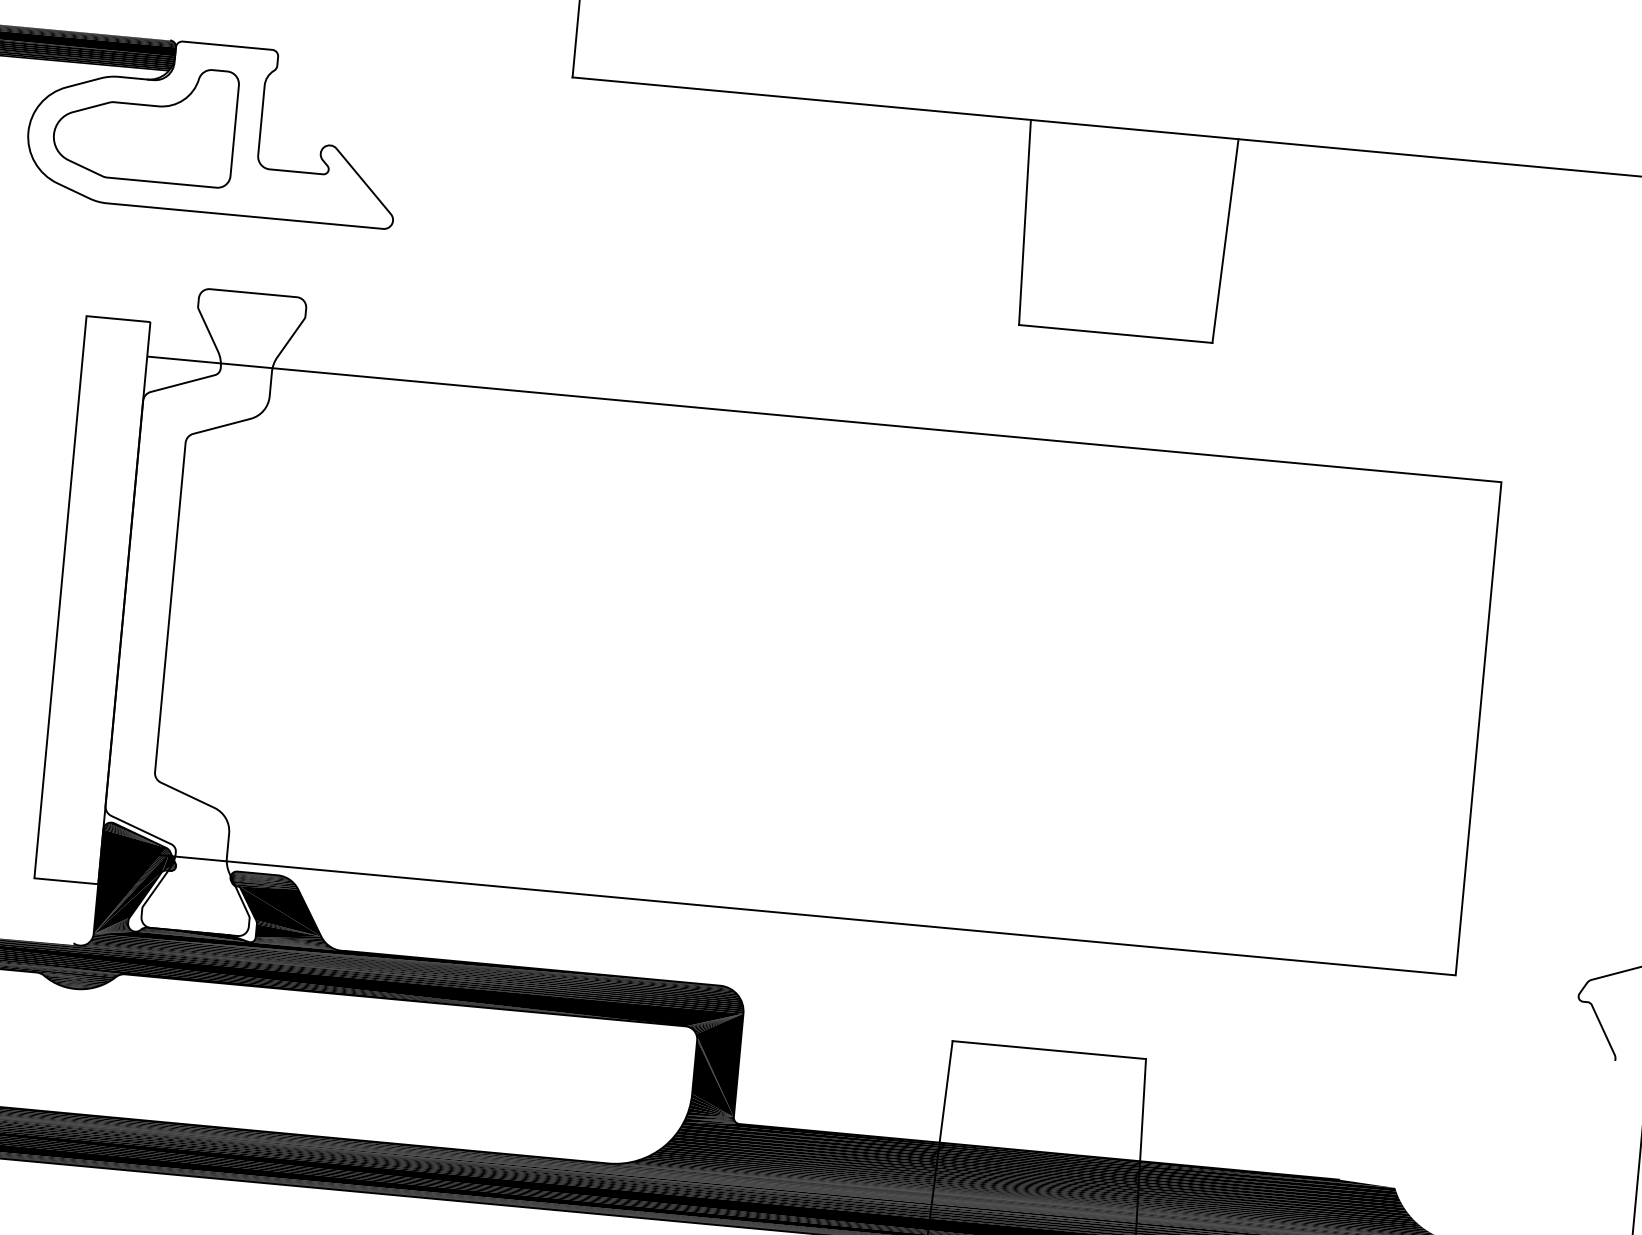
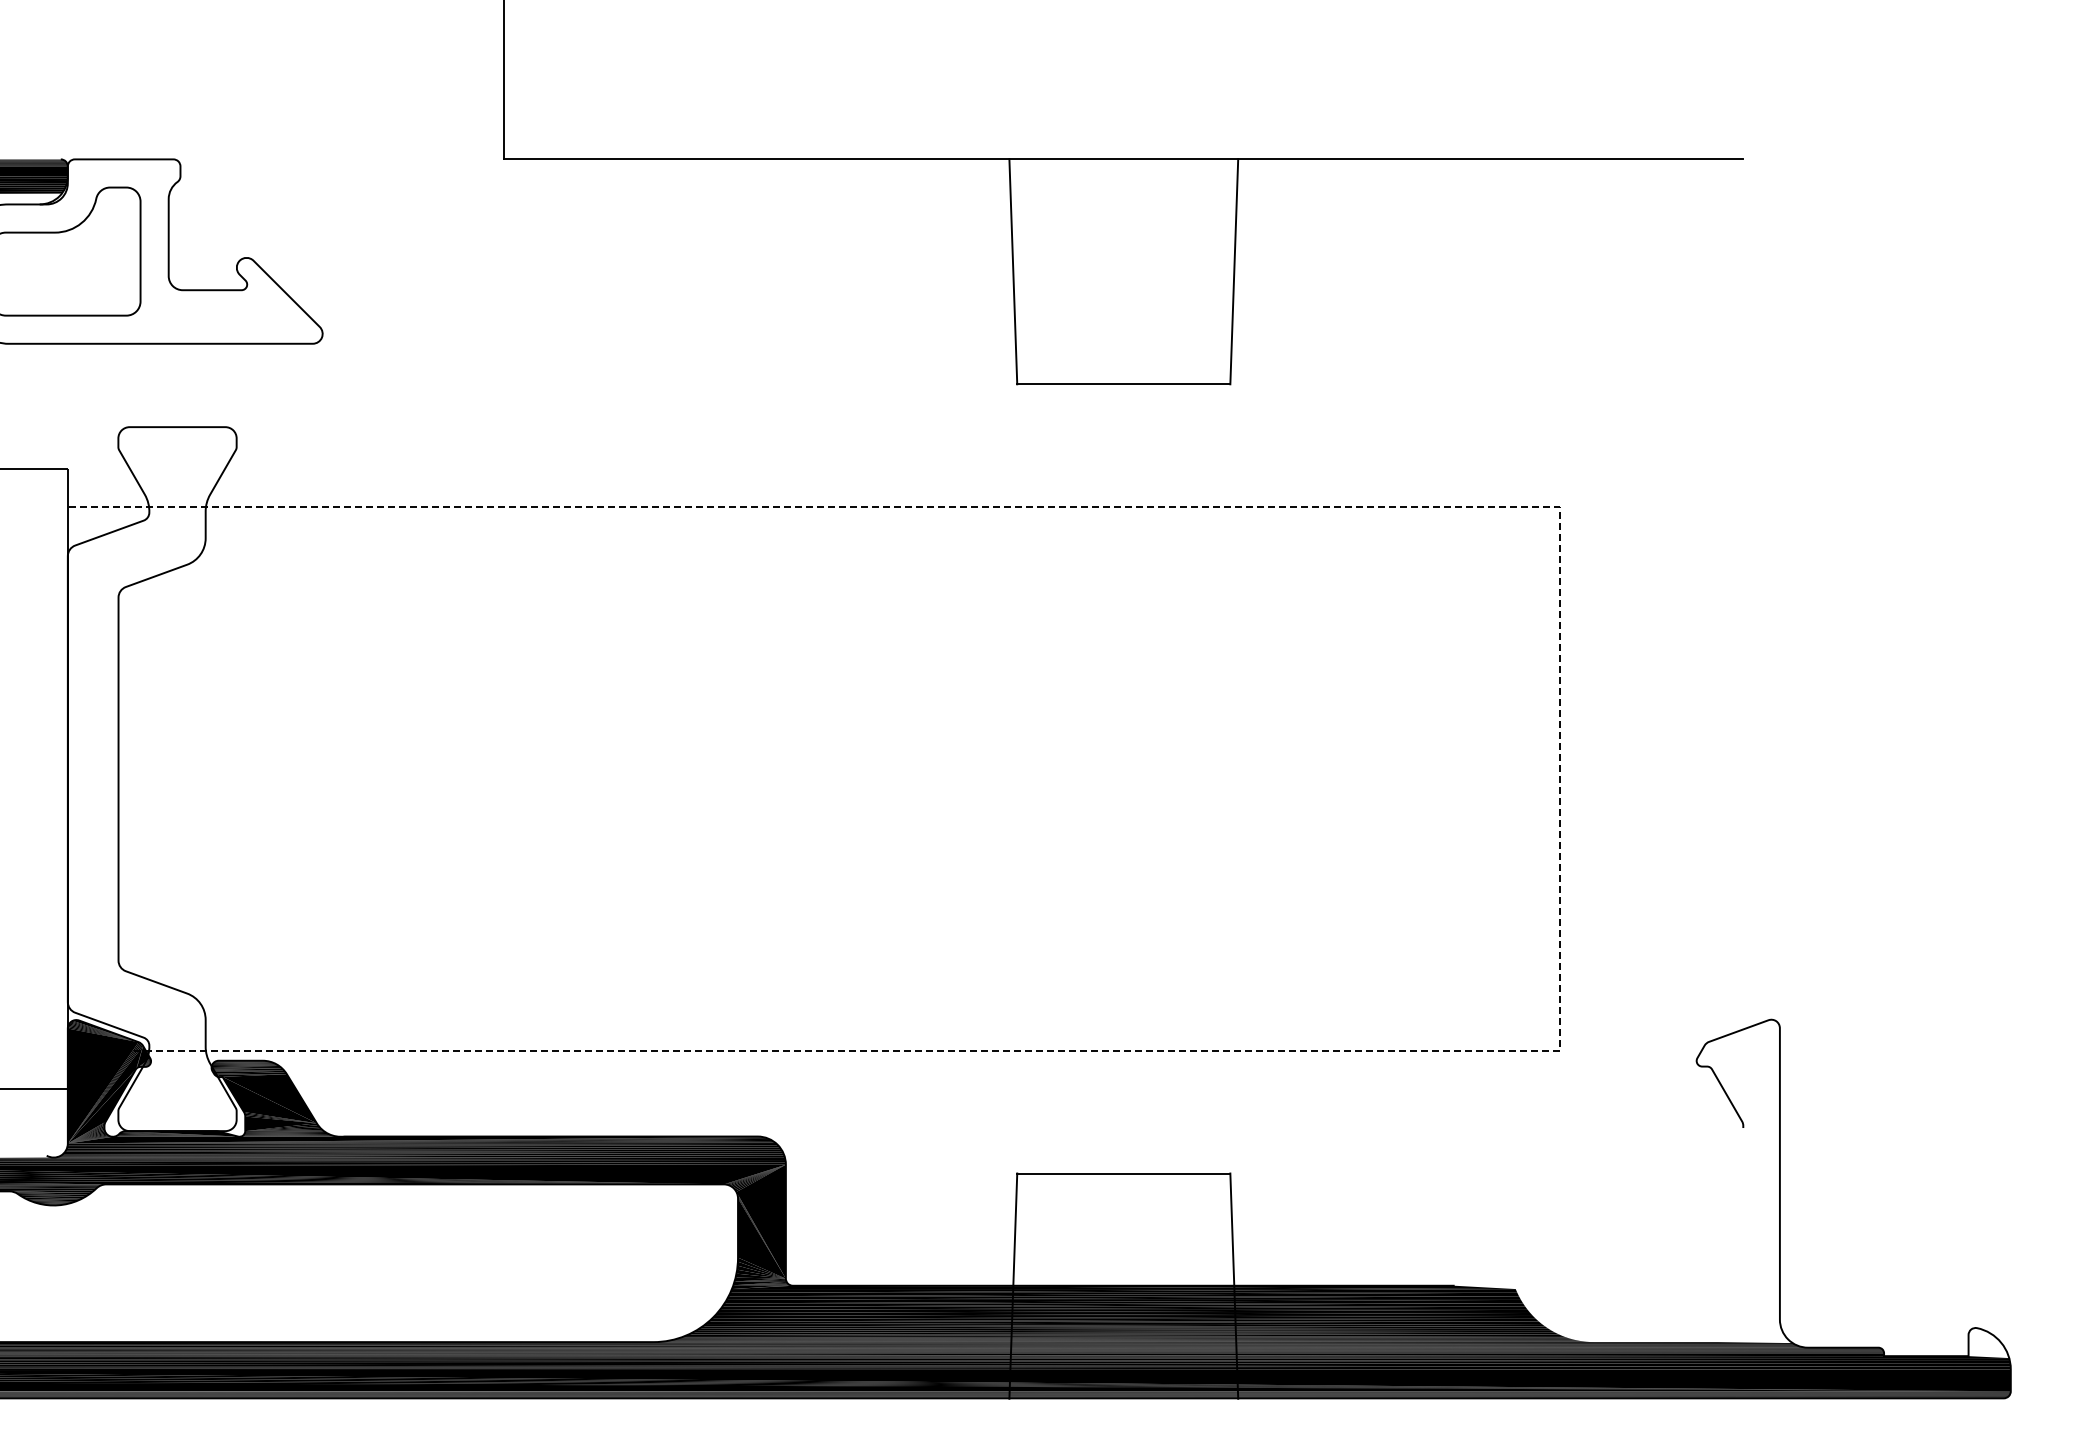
line: (1478, 728) -> (1560, 778), solid -> dashed

